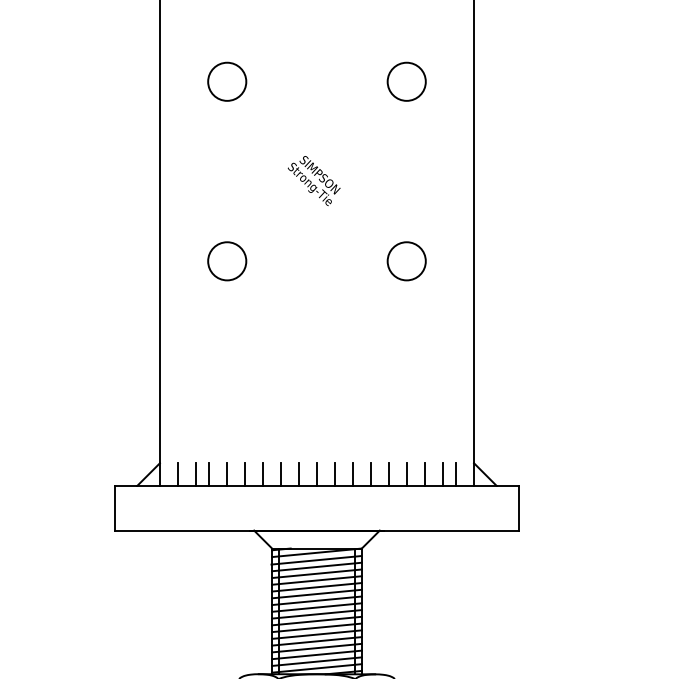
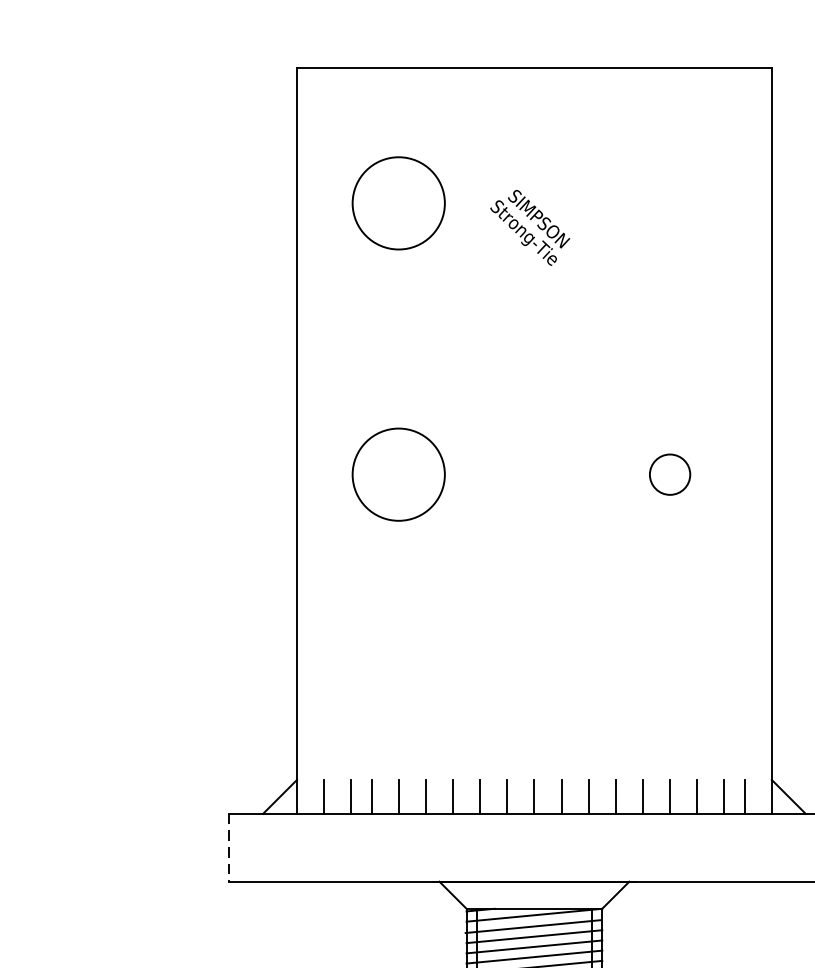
circle: (227, 81) -> (399, 202), size x1.6
circle: (406, 81) -> (669, 202), removed
text: (313, 181) -> (529, 228), moved
circle: (227, 261) -> (399, 474), size x1.6
circle: (406, 261) -> (669, 474), size x0.7
line: (115, 508) -> (229, 848), solid -> dashed

